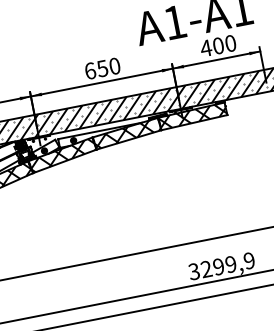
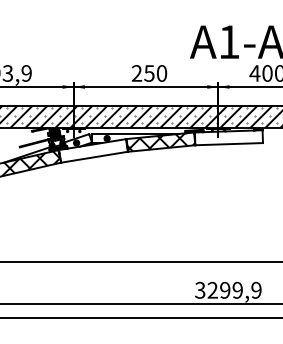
text: (89, 71) -> (136, 73), 650 -> 250
hatch: (192, 116) -> (228, 137), removed
hatch: (62, 154) -> (93, 150), removed

